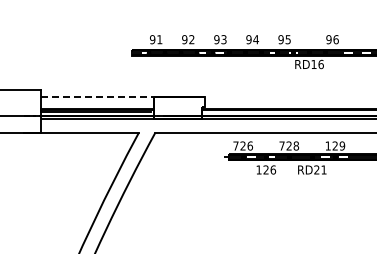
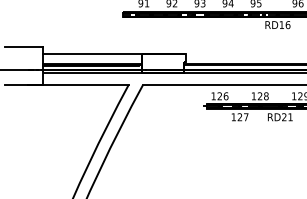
line: (97, 97) -> (92, 53), dashed -> solid
text: (235, 145) -> (213, 95), 726 -> 126
text: (281, 145) -> (253, 95), 728 -> 128
text: (273, 169) -> (246, 116), 126 -> 127

